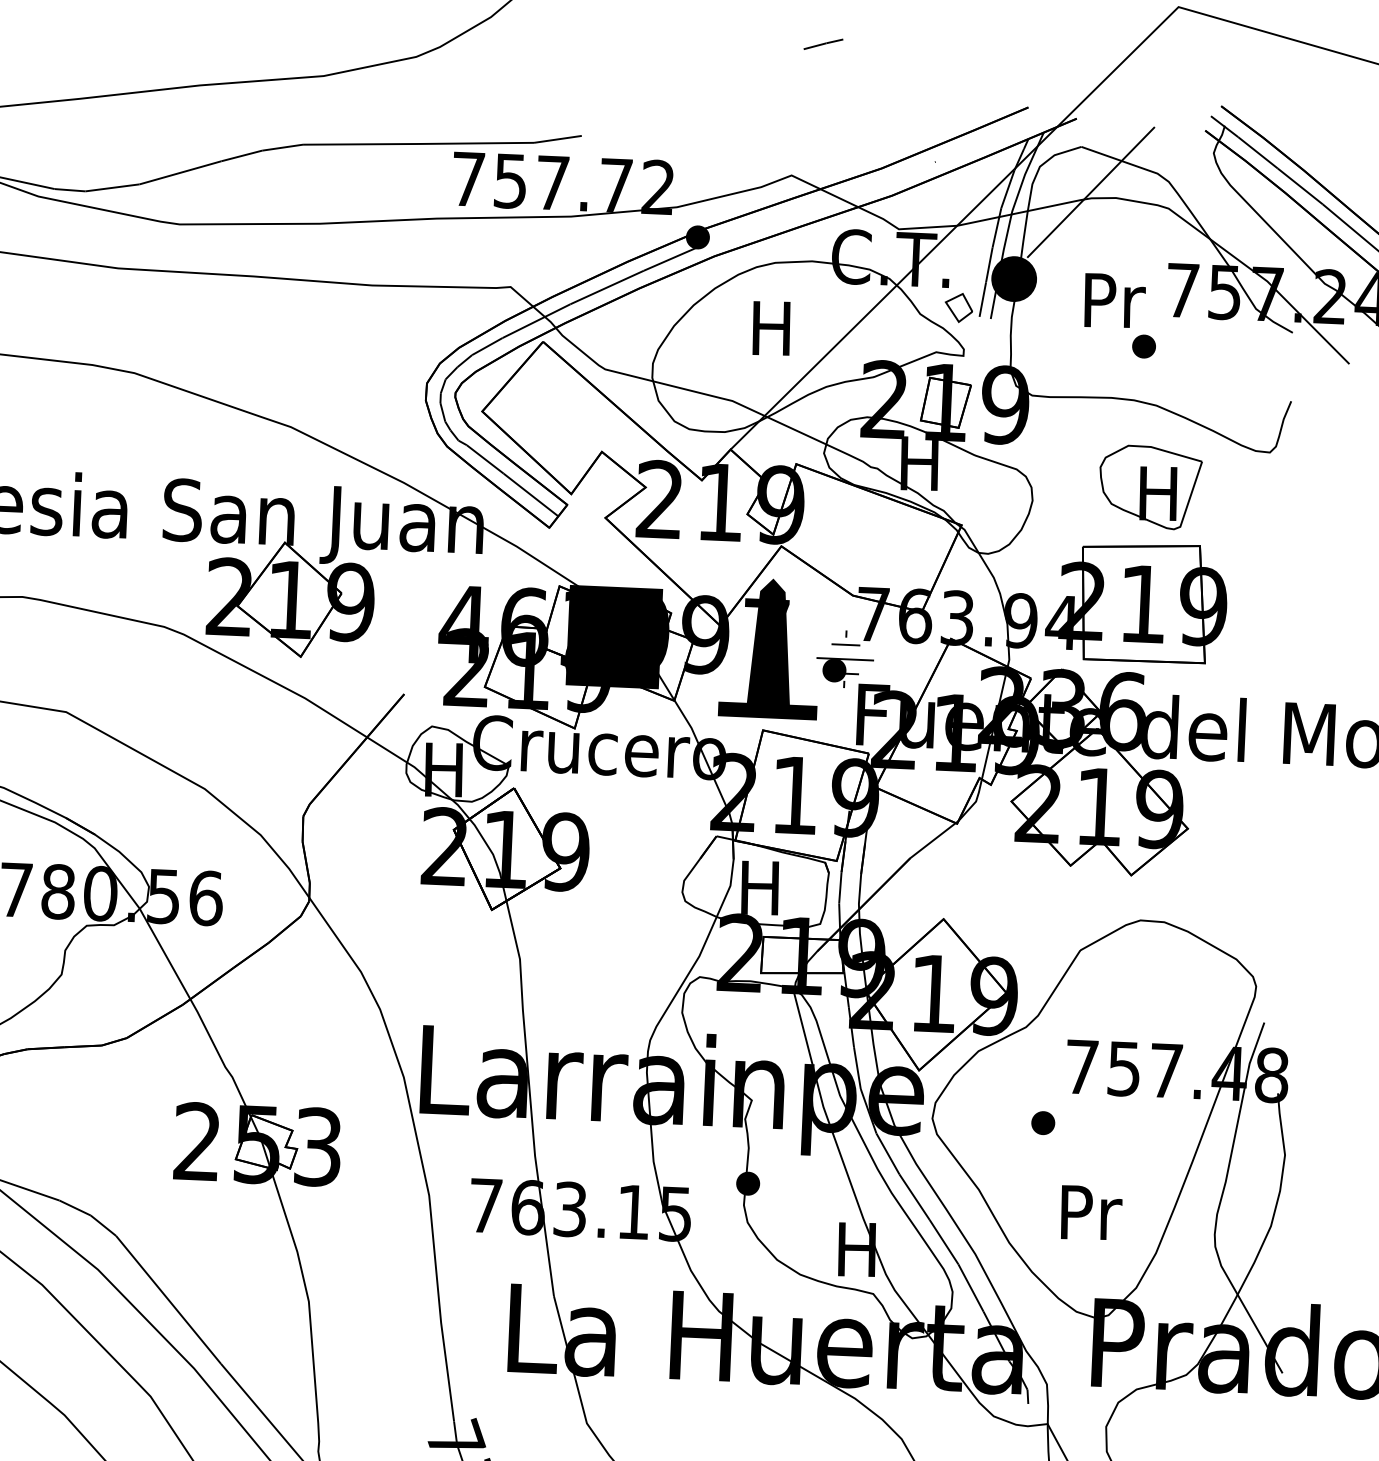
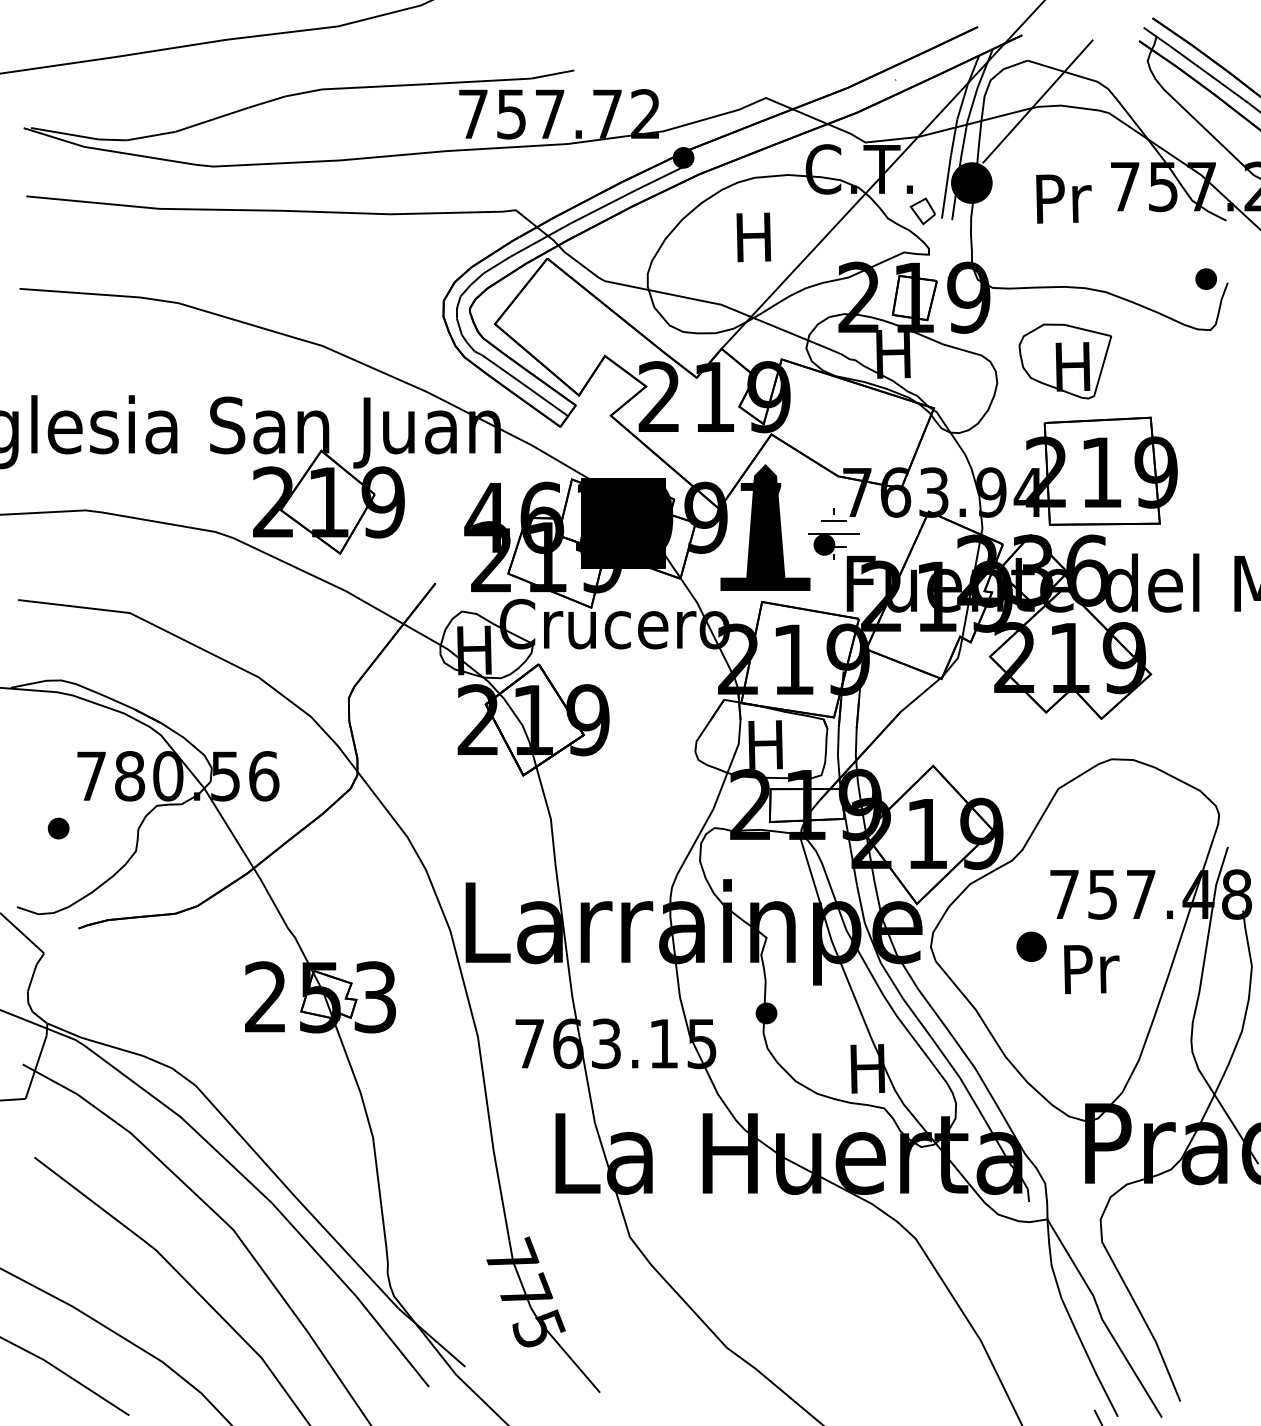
part: (1143, 345) -> (1205, 278), moved
part: (1150, 487) -> (1065, 361), moved
part: (1043, 1122) -> (1031, 946), size x1.4
text: (1091, 1213) -> (1091, 969), moved

